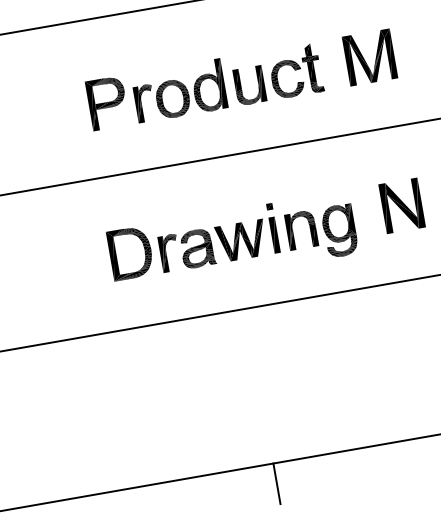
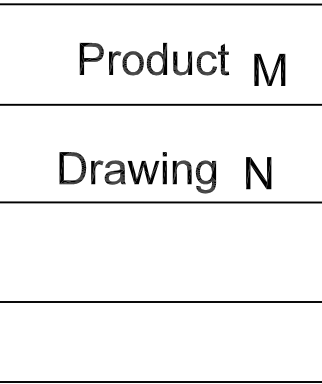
part: (369, 56) -> (269, 69), moved
part: (401, 206) -> (258, 173), moved
part: (232, 242) -> (137, 172), moved
line: (277, 484) -> (156, 315), removed

